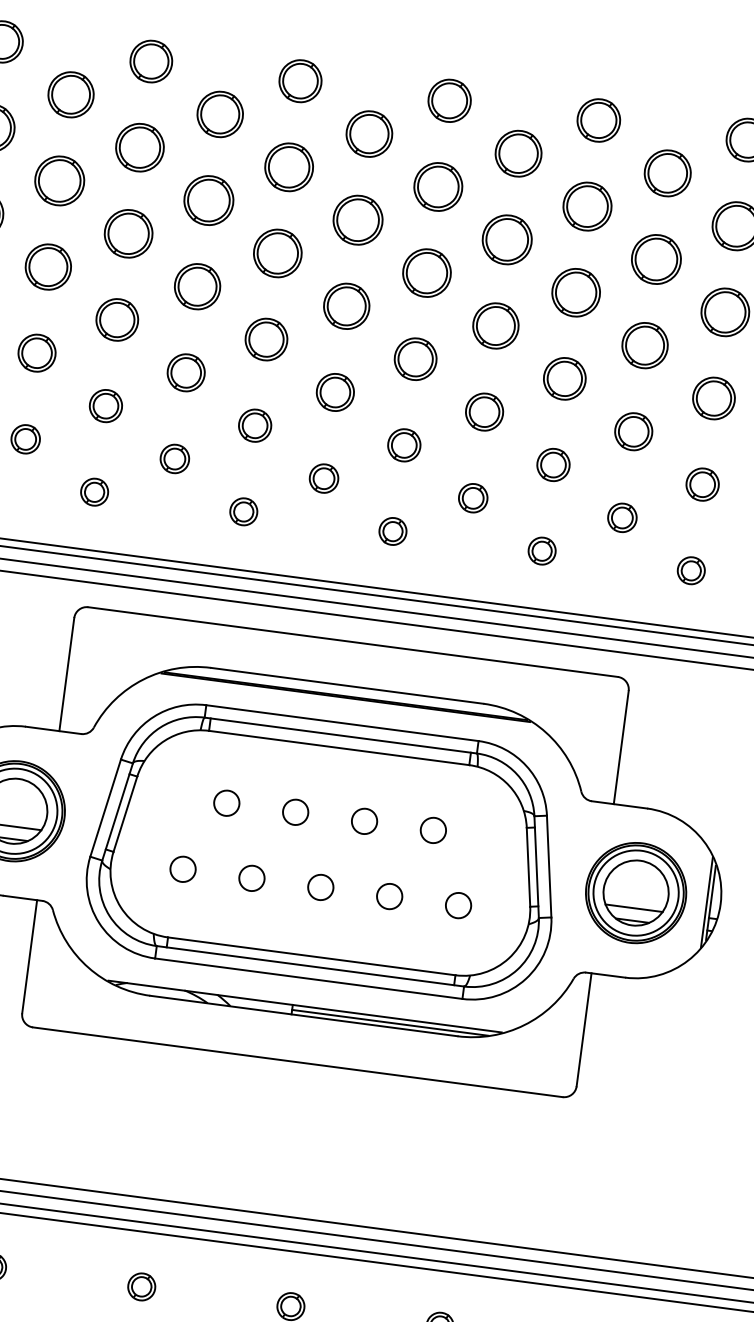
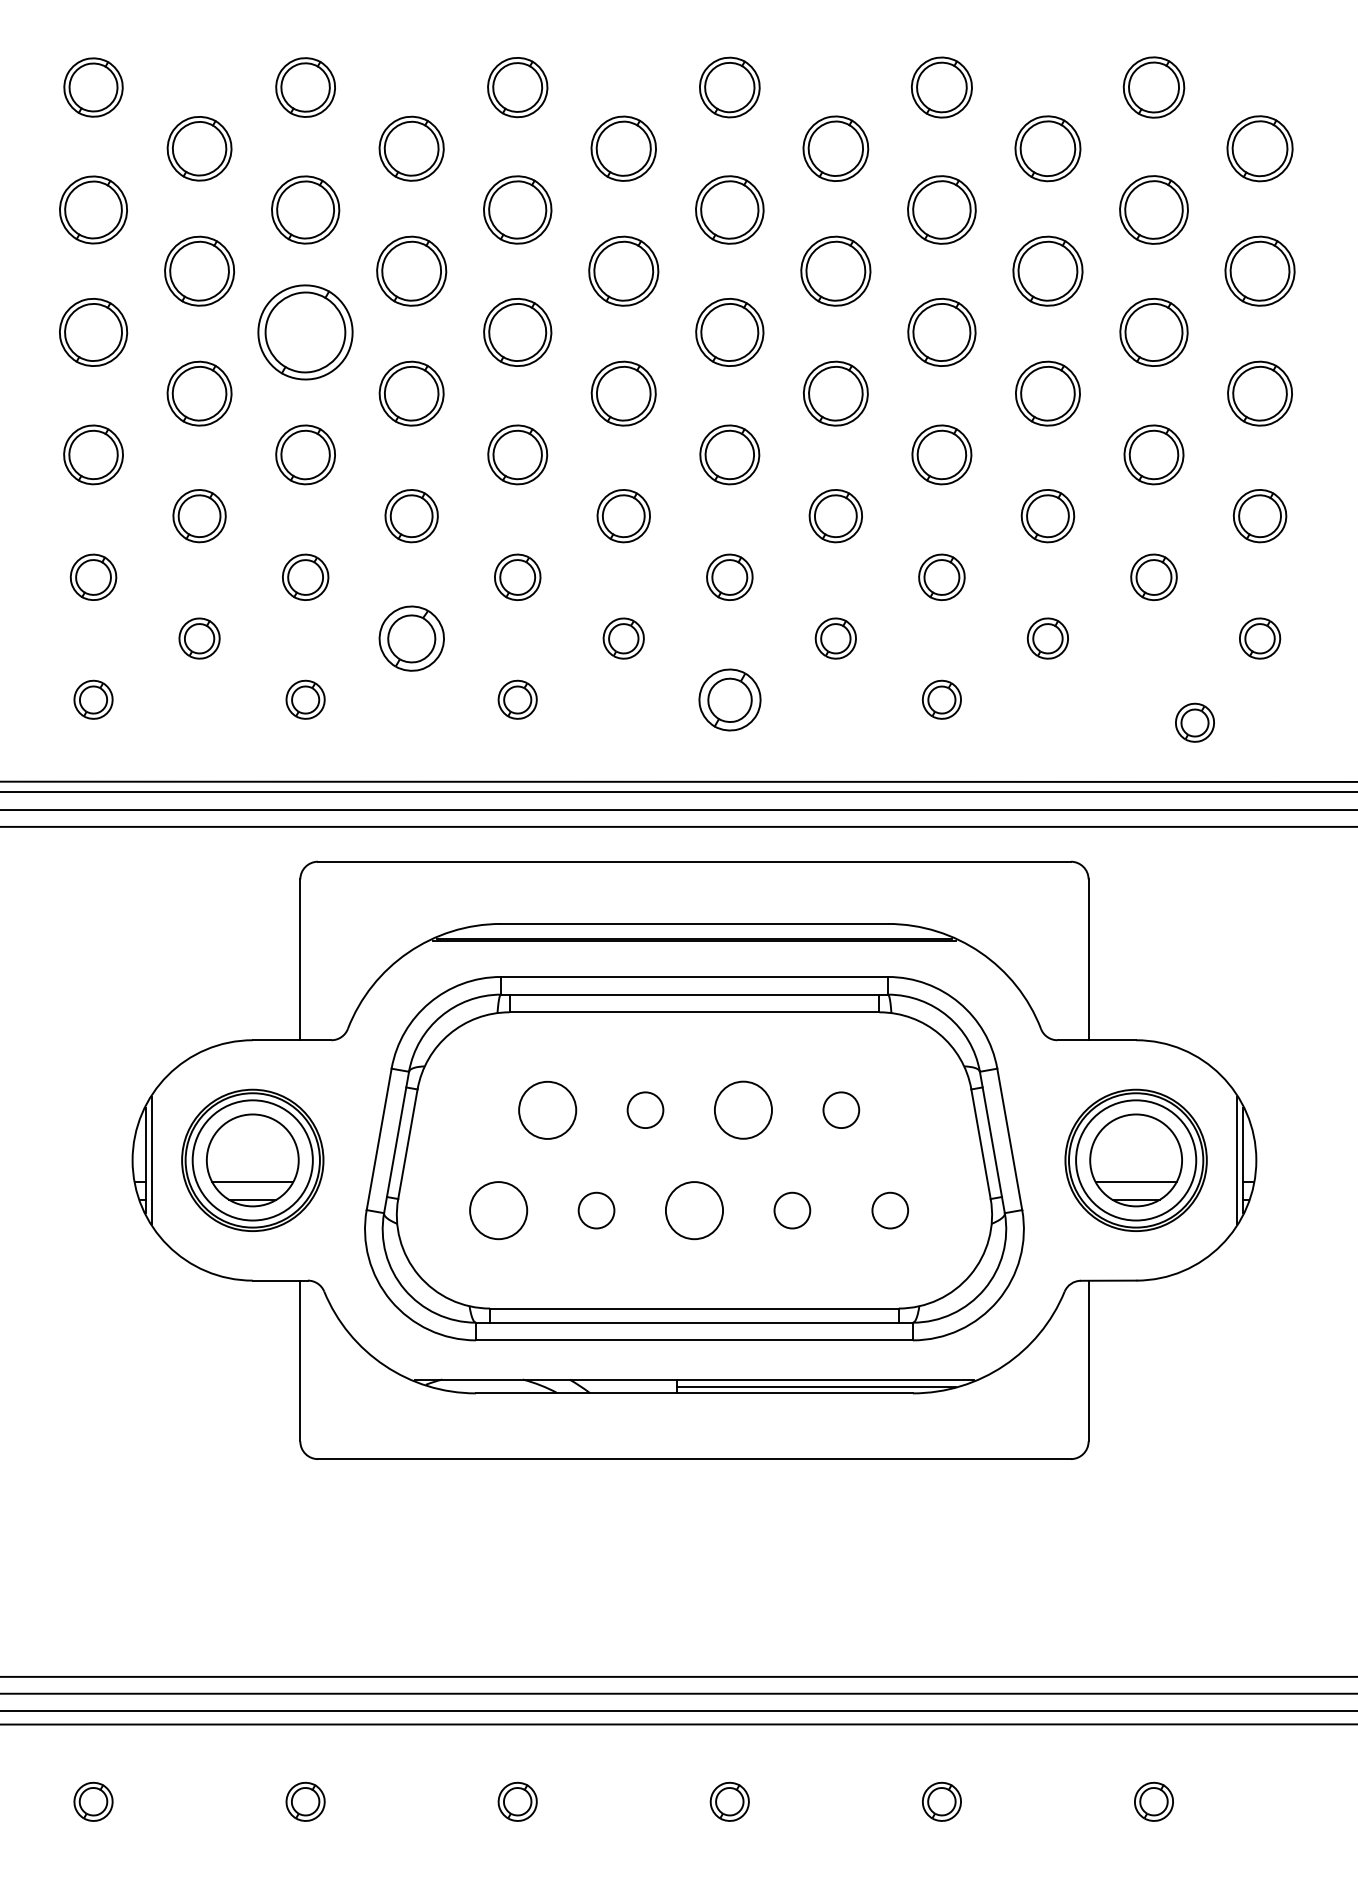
part: (128, 233) -> (305, 332), size x1.4
part: (174, 458) -> (411, 638), size x1.6
part: (392, 531) -> (729, 699), size x1.6
part: (690, 570) -> (1194, 722), moved
circle: (226, 802) -> (547, 1109), size x1.6
circle: (364, 821) -> (743, 1110), size x1.6
circle: (182, 869) -> (498, 1210), size x1.6
circle: (320, 887) -> (694, 1210), size x1.6

